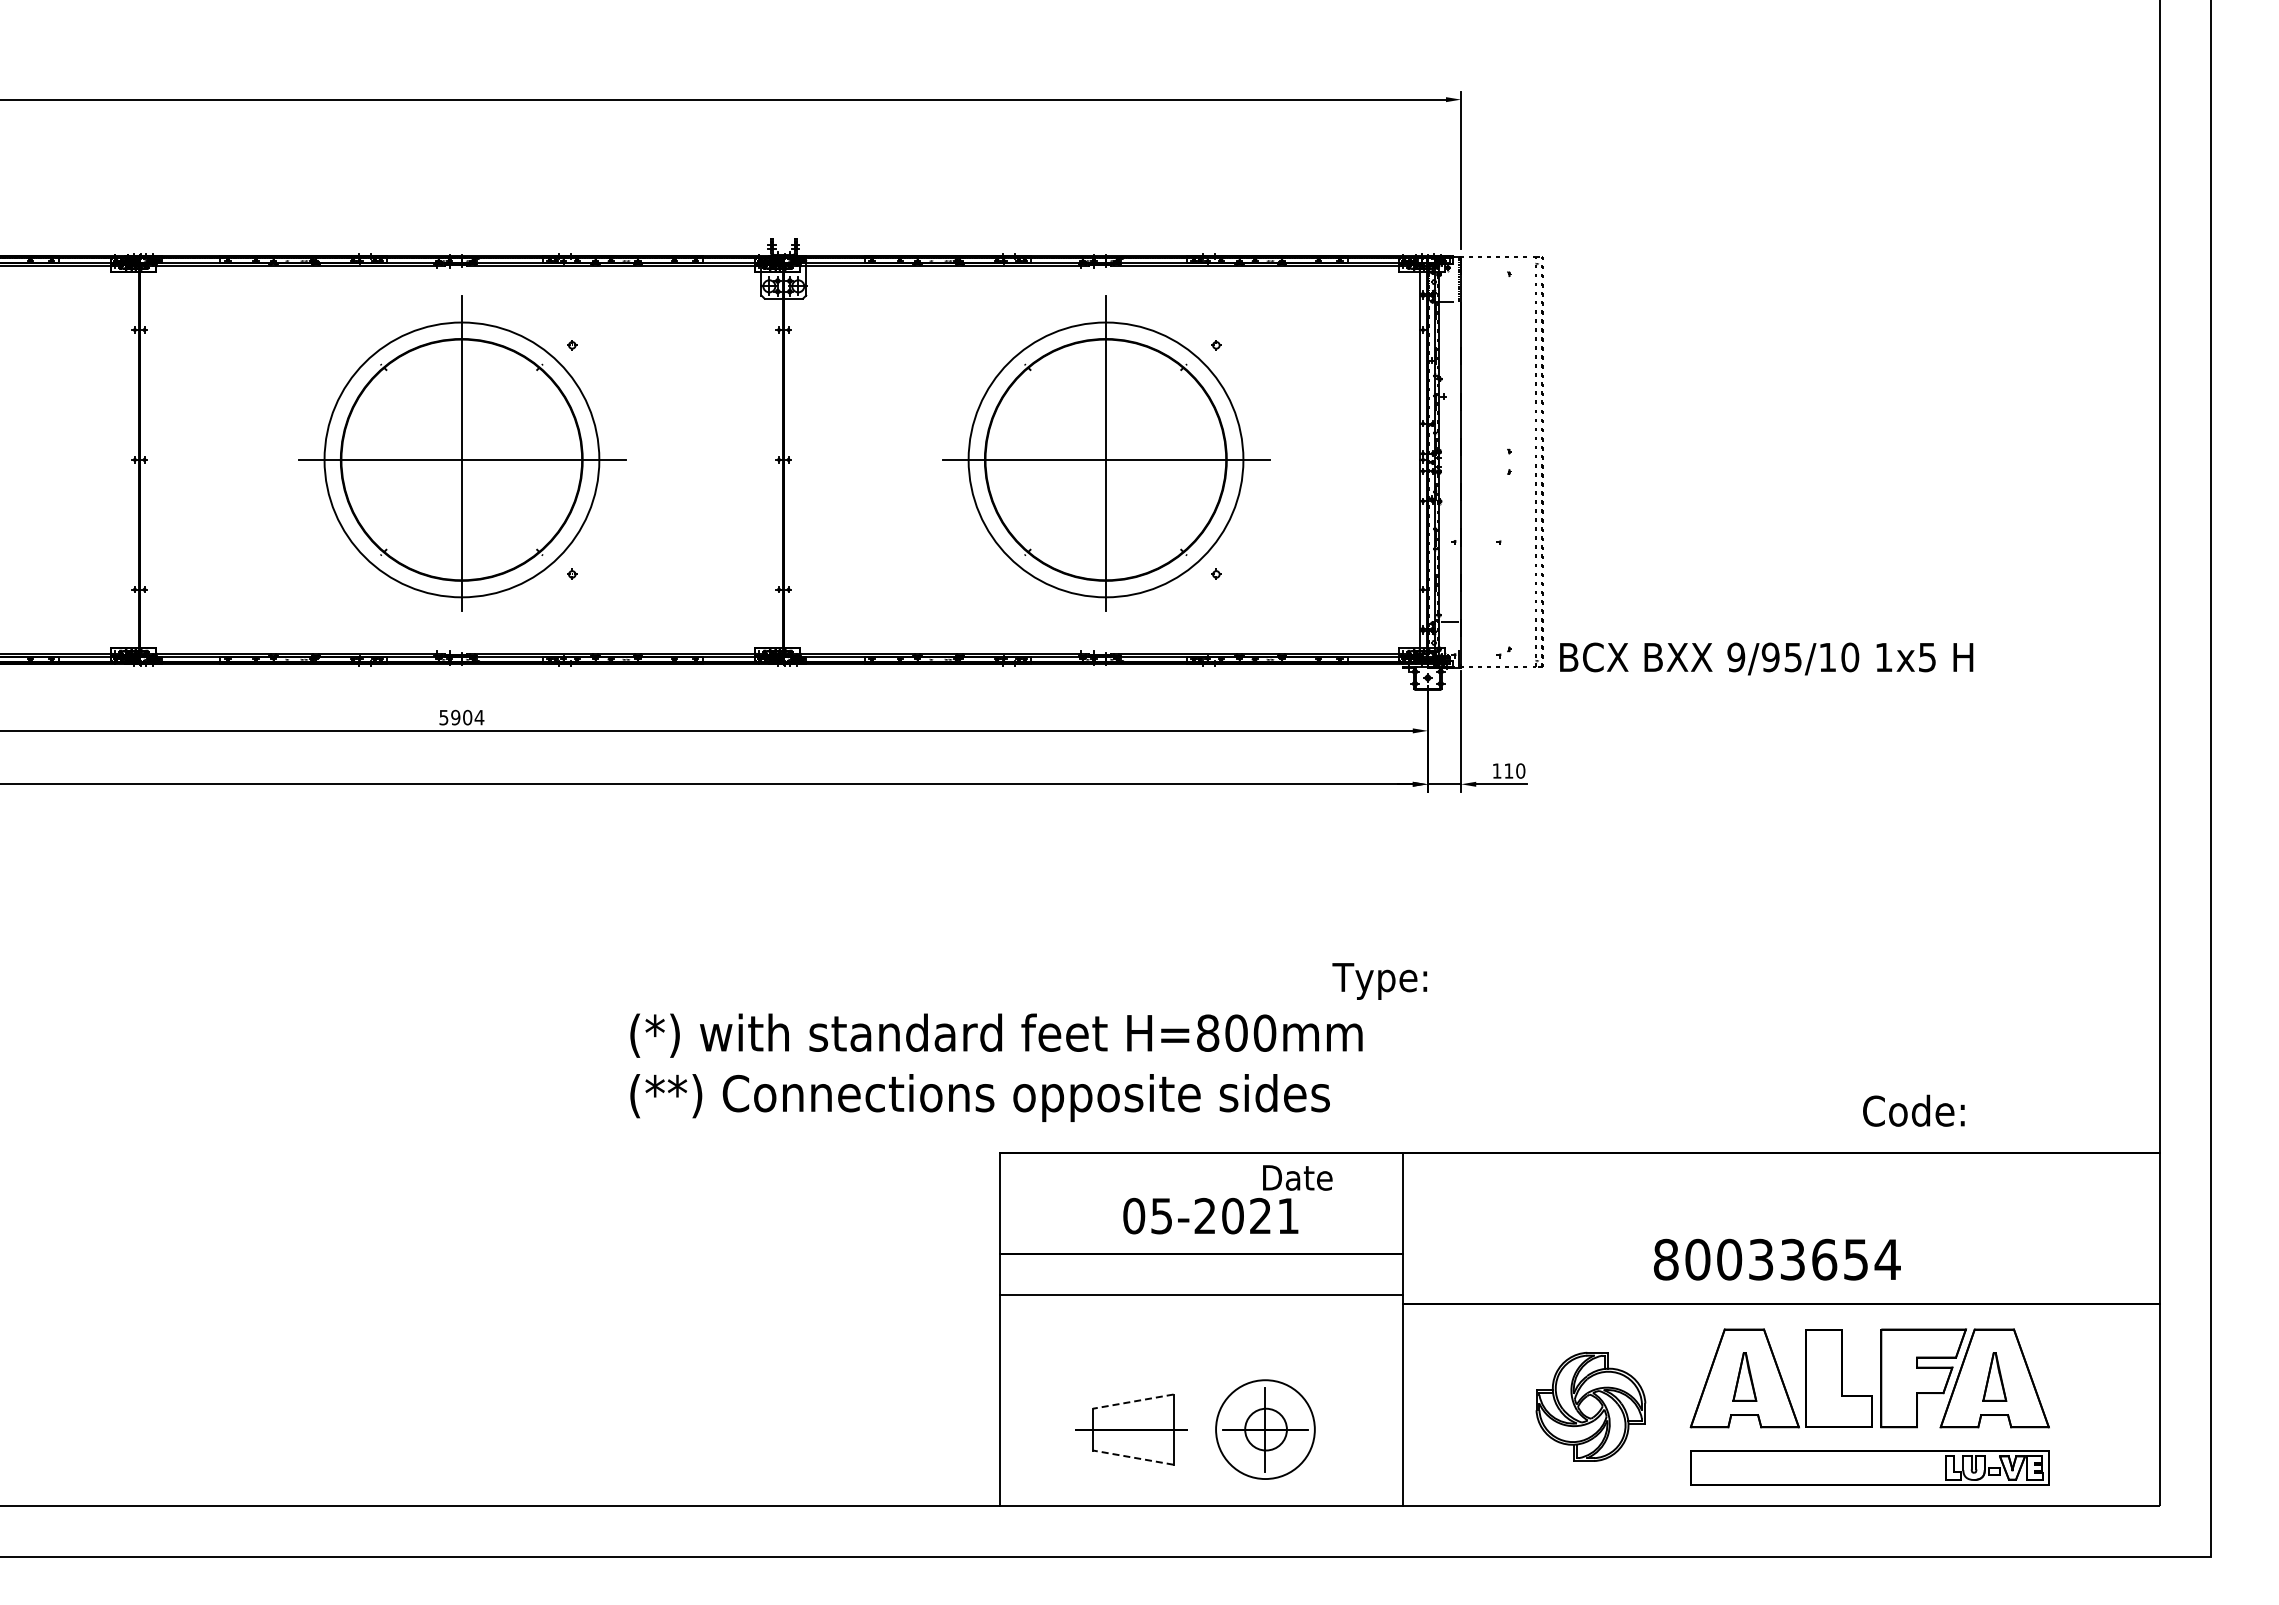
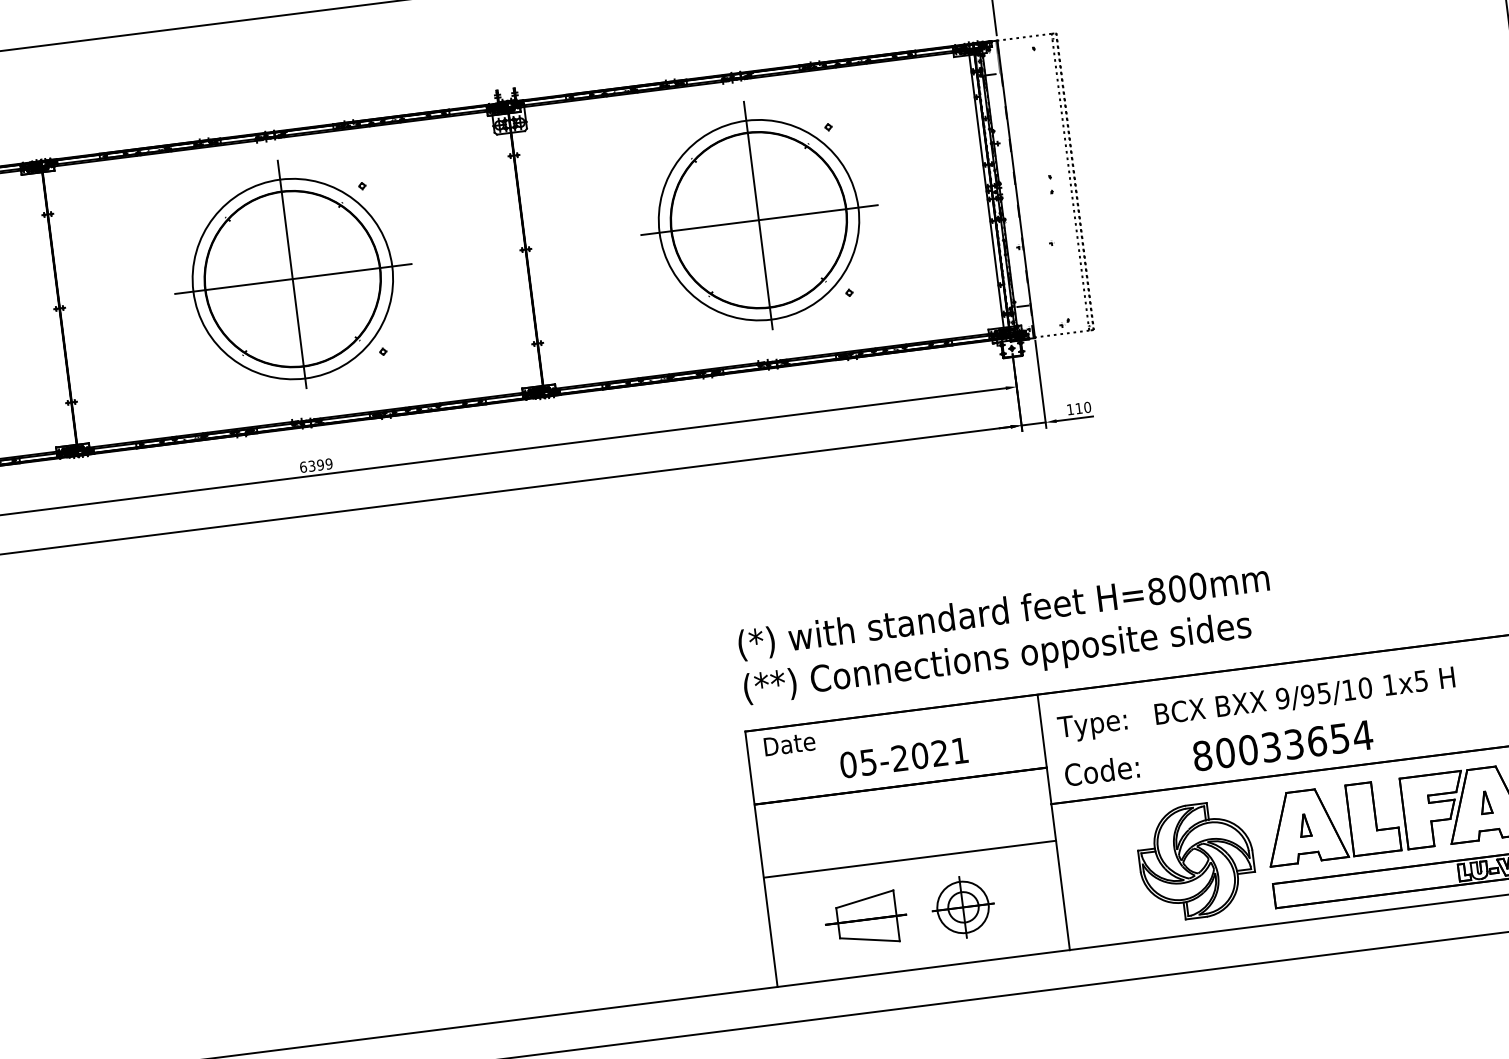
text: (1766, 658) -> (1304, 696), moved
text: (461, 717) -> (316, 465), 5904 -> 6399
text: (1379, 981) -> (1092, 726), moved
text: (996, 1067) -> (1006, 635), moved
text: (1913, 1110) -> (1101, 770), moved
text: (1297, 1177) -> (789, 743), moved
text: (1777, 1259) -> (1283, 745), moved
line: (1201, 1294) -> (909, 858), moved
part: (1744, 1376) -> (1304, 825), size x0.62
part: (1994, 1376) -> (1485, 802), size x0.62
line: (1133, 1401) -> (864, 899), dashed -> solid
part: (1590, 1406) -> (1196, 860), size x1.43
circle: (1265, 1429) -> (963, 907), size x0.71
line: (1133, 1457) -> (870, 939), dashed -> solid

